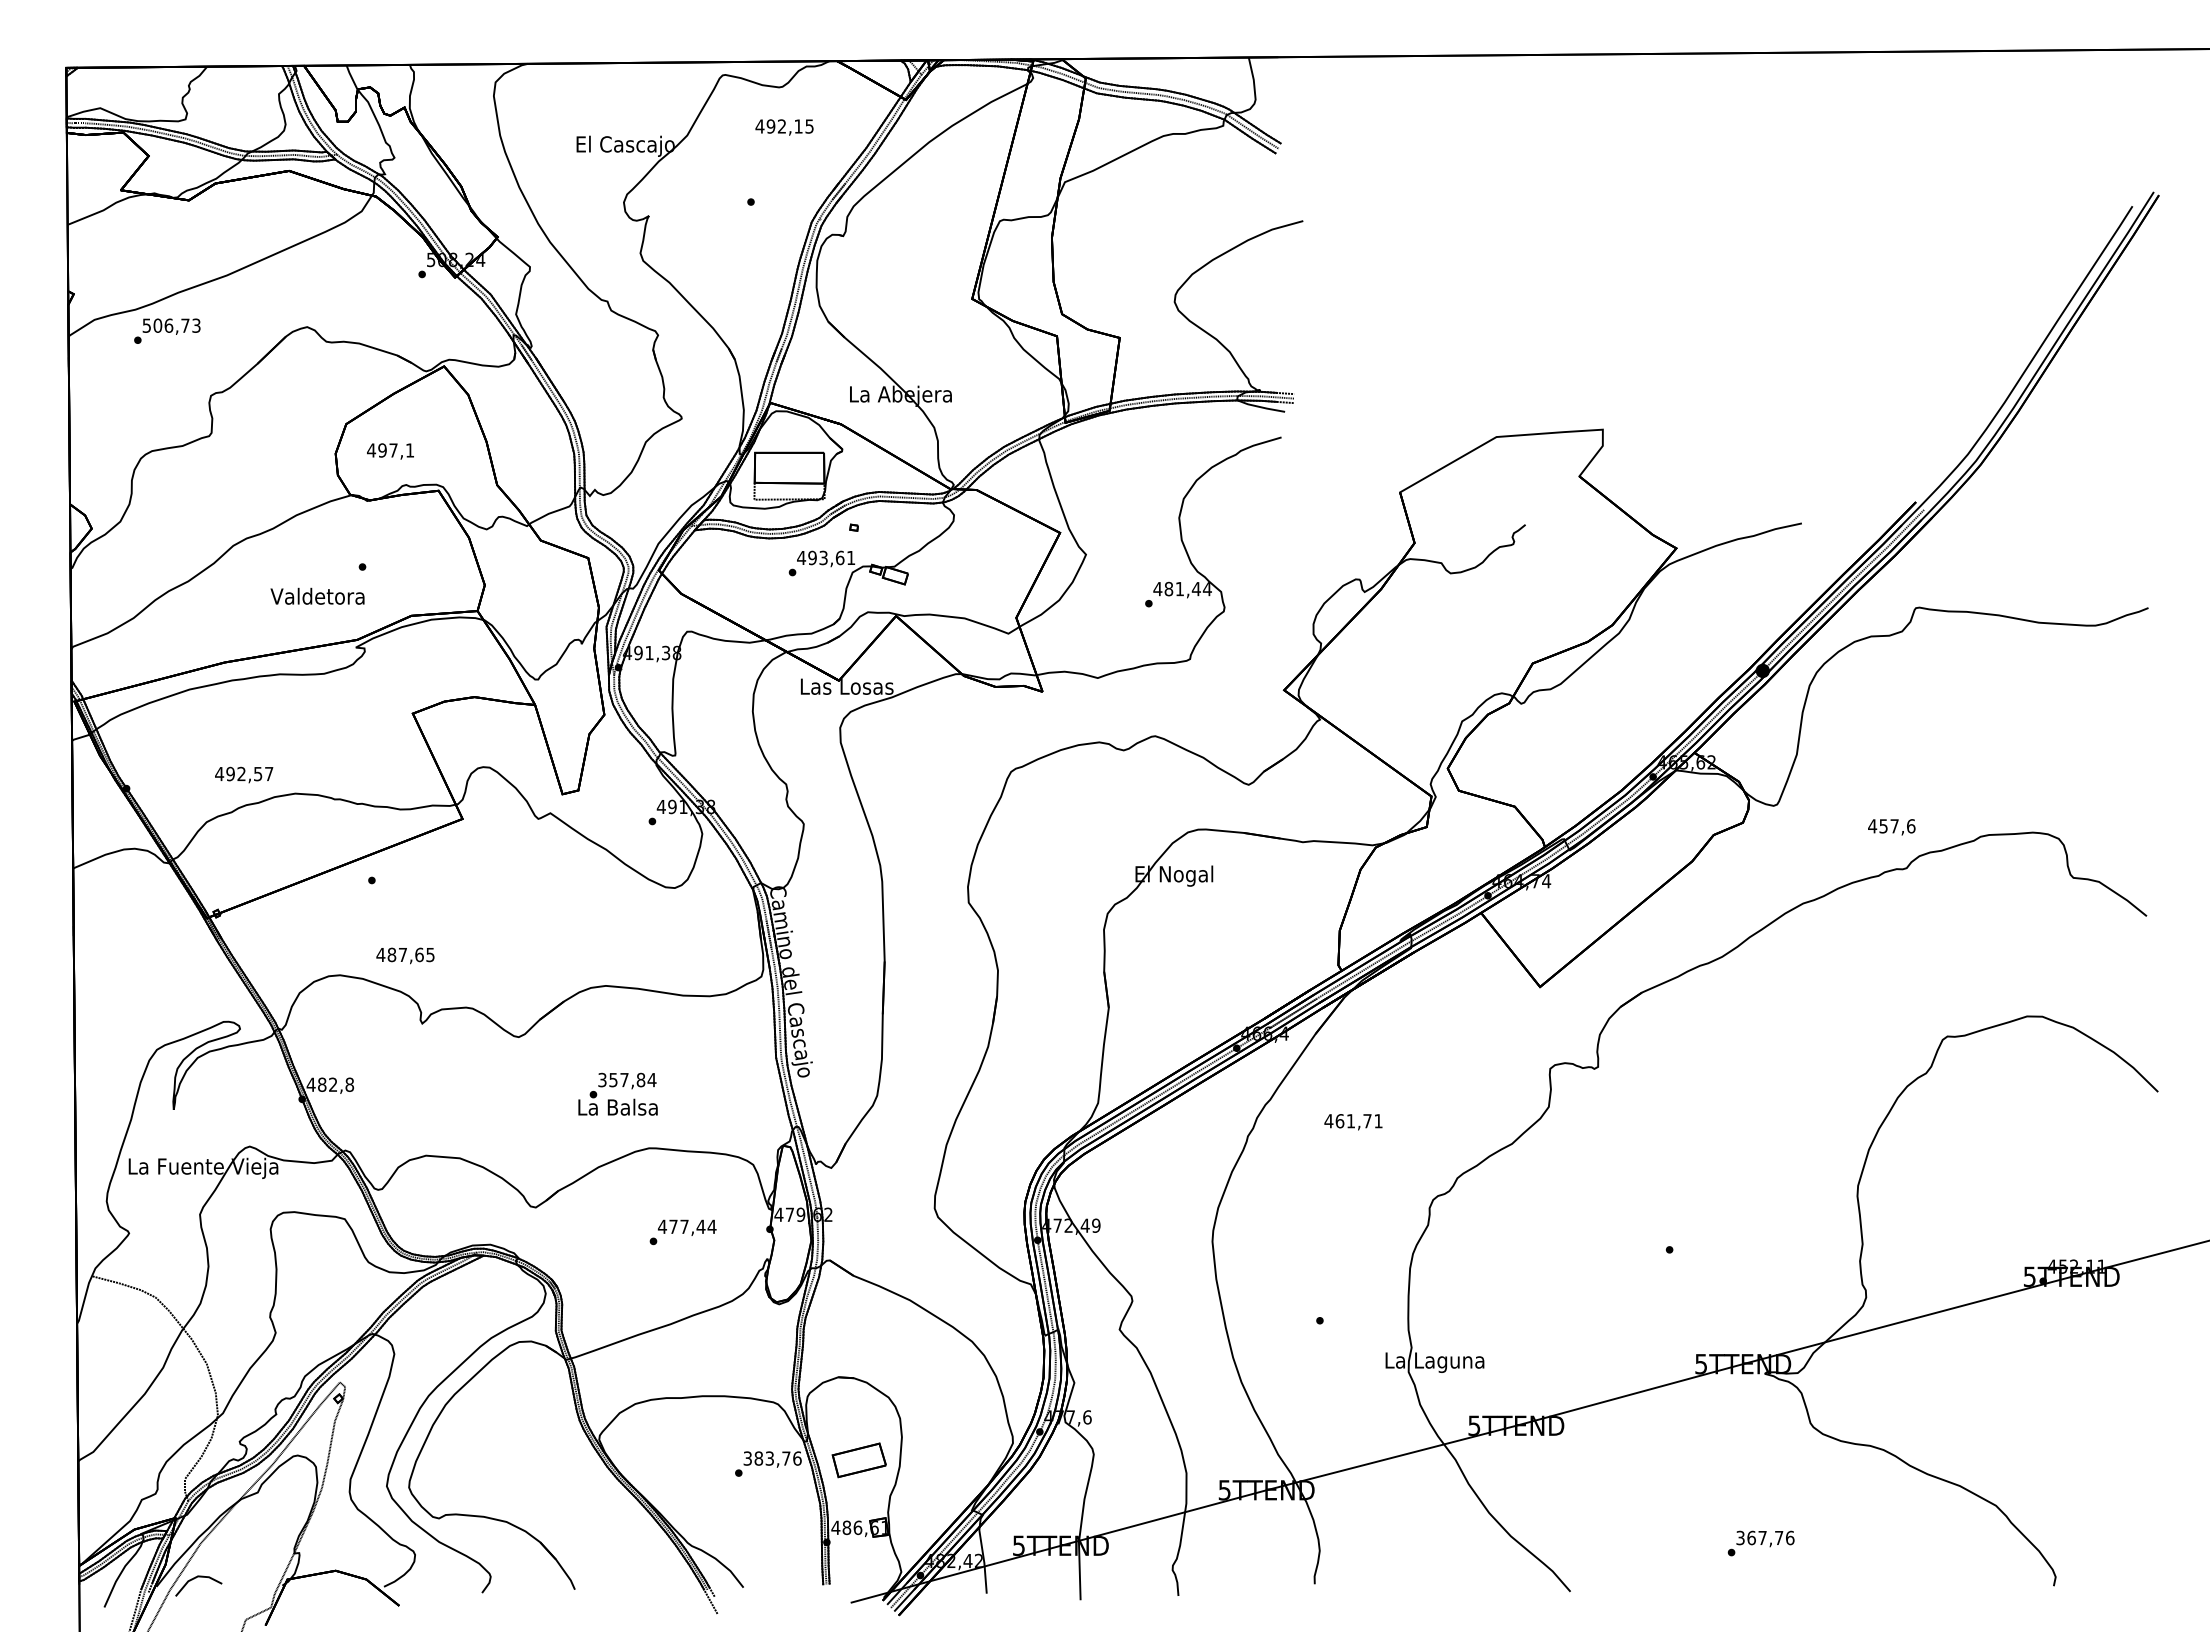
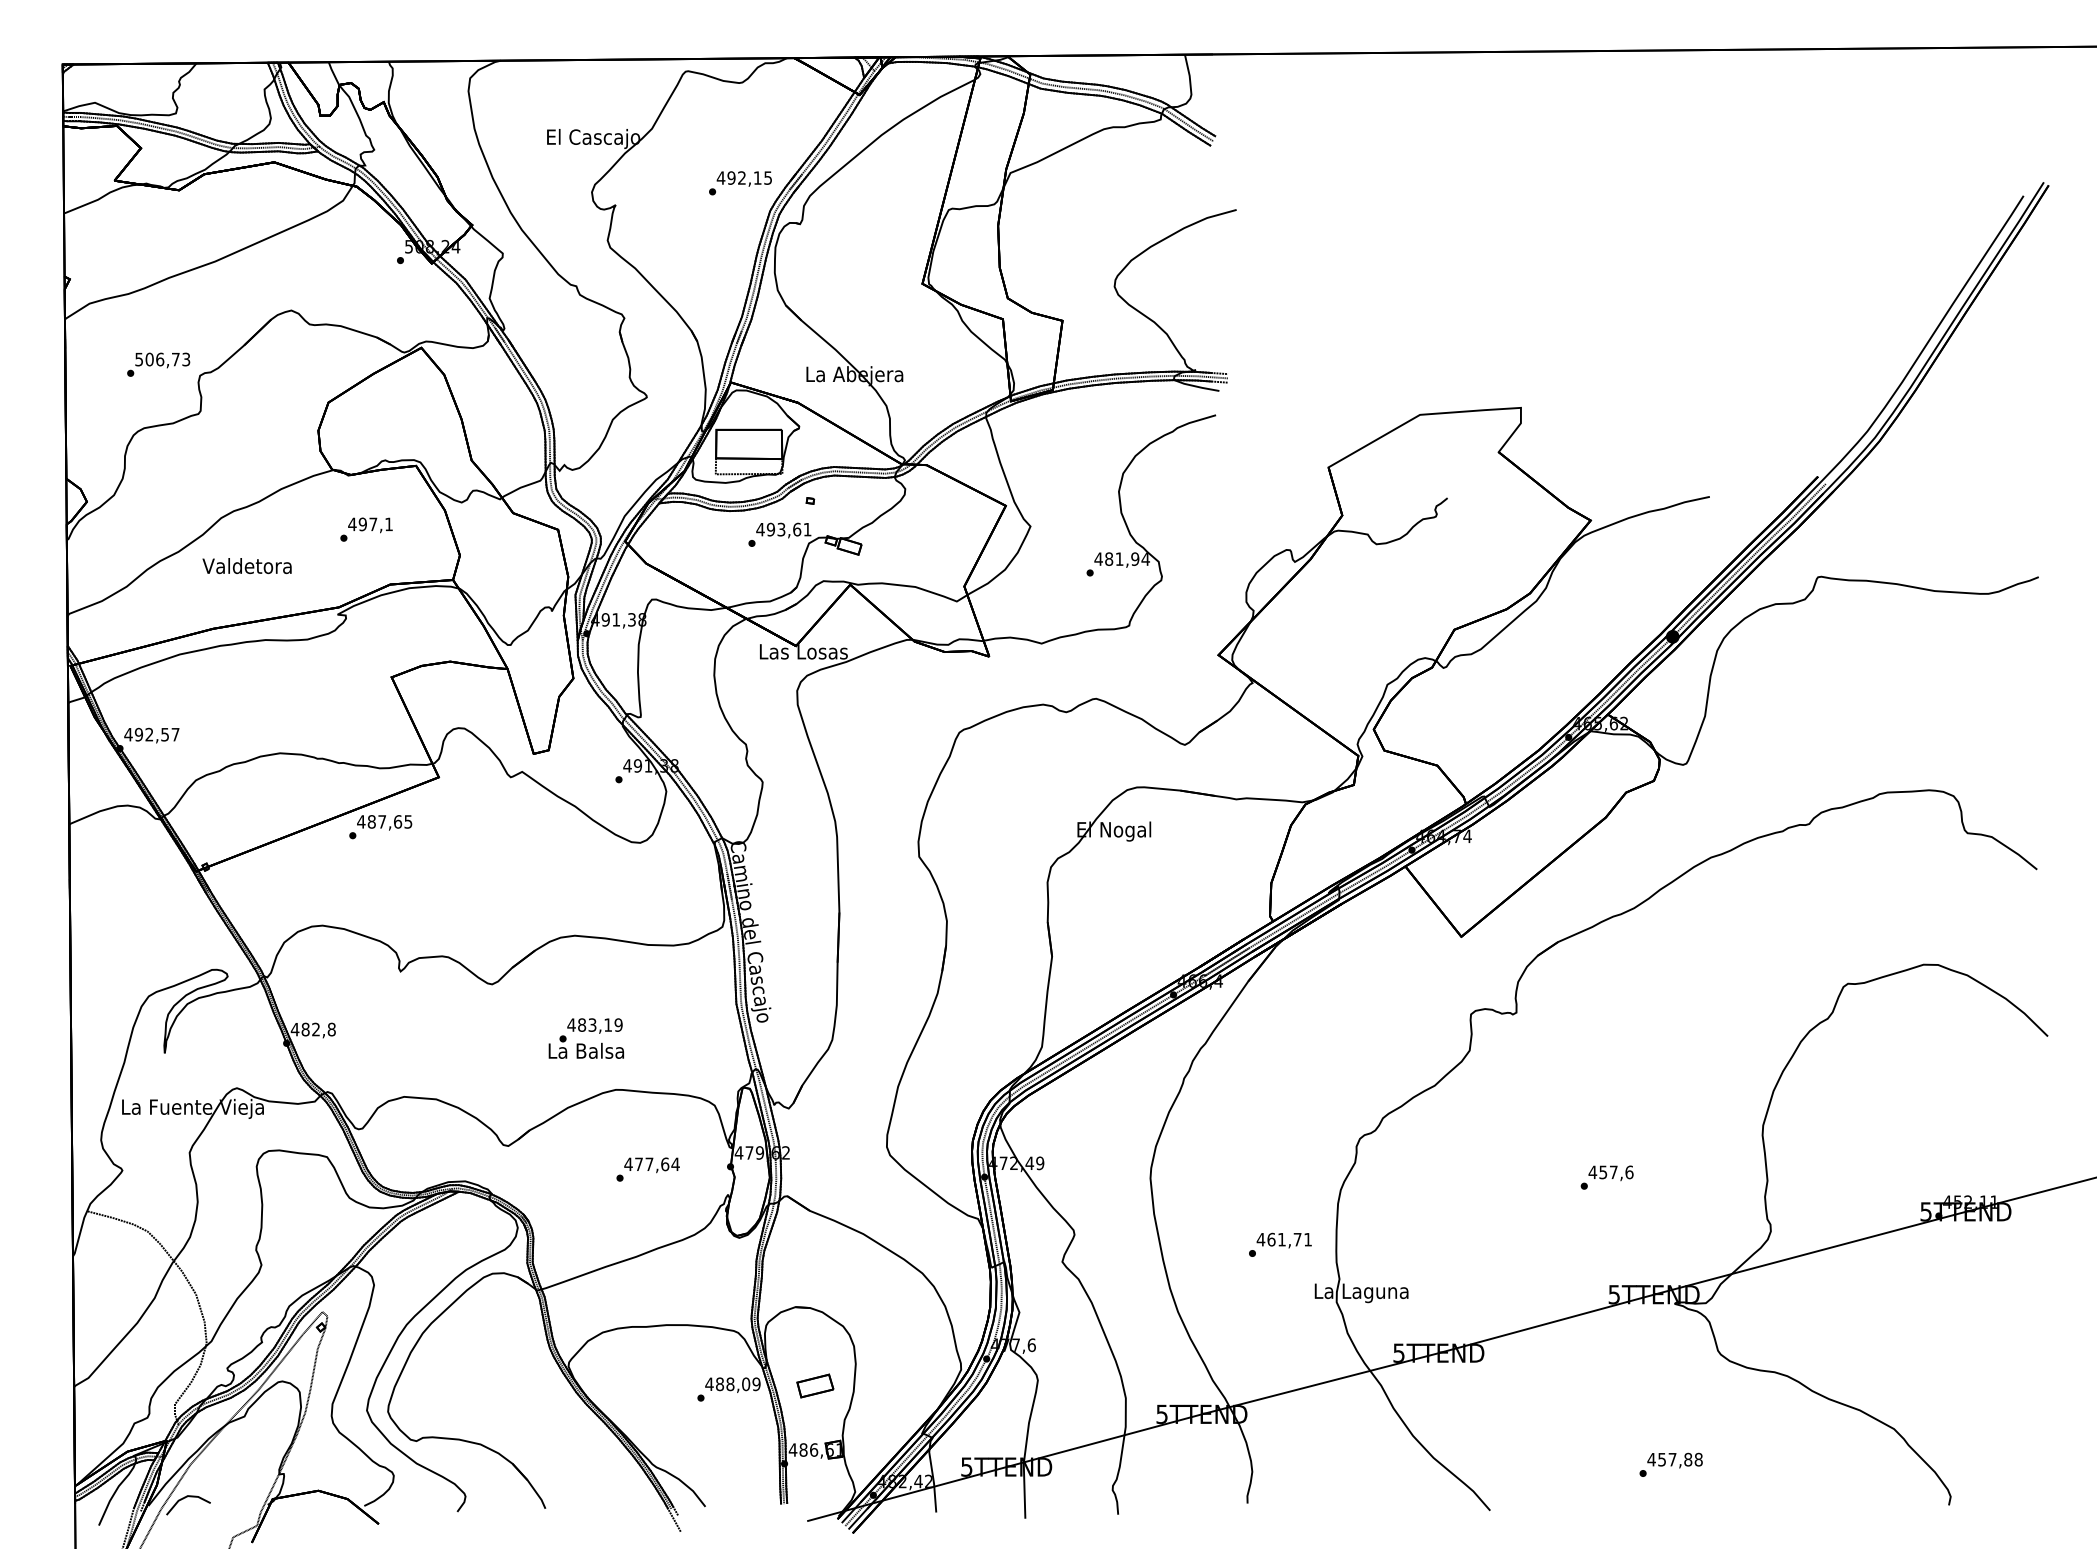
text: (784, 127) -> (744, 179), moved
text: (167, 330) -> (158, 364), moved
text: (390, 451) -> (370, 525), moved
text: (1195, 588) -> (1134, 558), 481,44 -> 481,94
text: (317, 595) -> (247, 565), moved
text: (244, 774) -> (152, 735), moved
text: (1891, 827) -> (1610, 1173), moved
text: (405, 955) -> (384, 822), moved
text: (626, 1079) -> (594, 1024), 357,84 -> 483,19
text: (1353, 1122) -> (1284, 1240), moved
text: (700, 1226) -> (664, 1164), 477,44 -> 477,64
text: (772, 1458) -> (732, 1384), 383,76 -> 488,09
part: (859, 1460) -> (815, 1386), size x0.71
text: (1765, 1537) -> (1675, 1459), 367,76 -> 457,88

